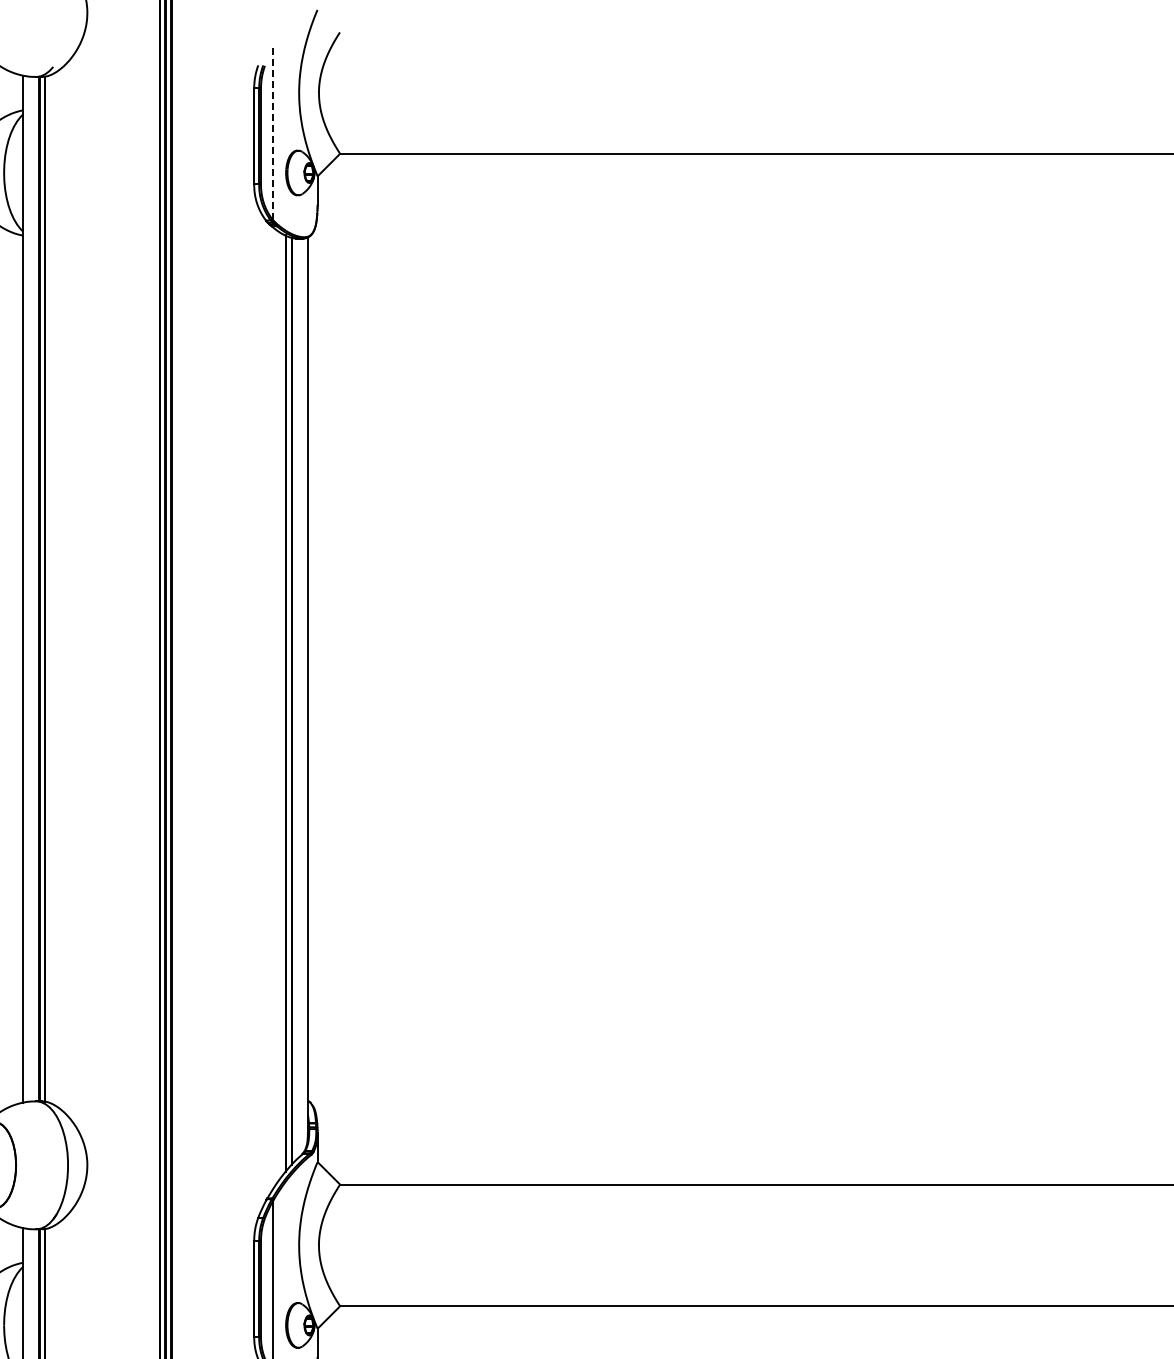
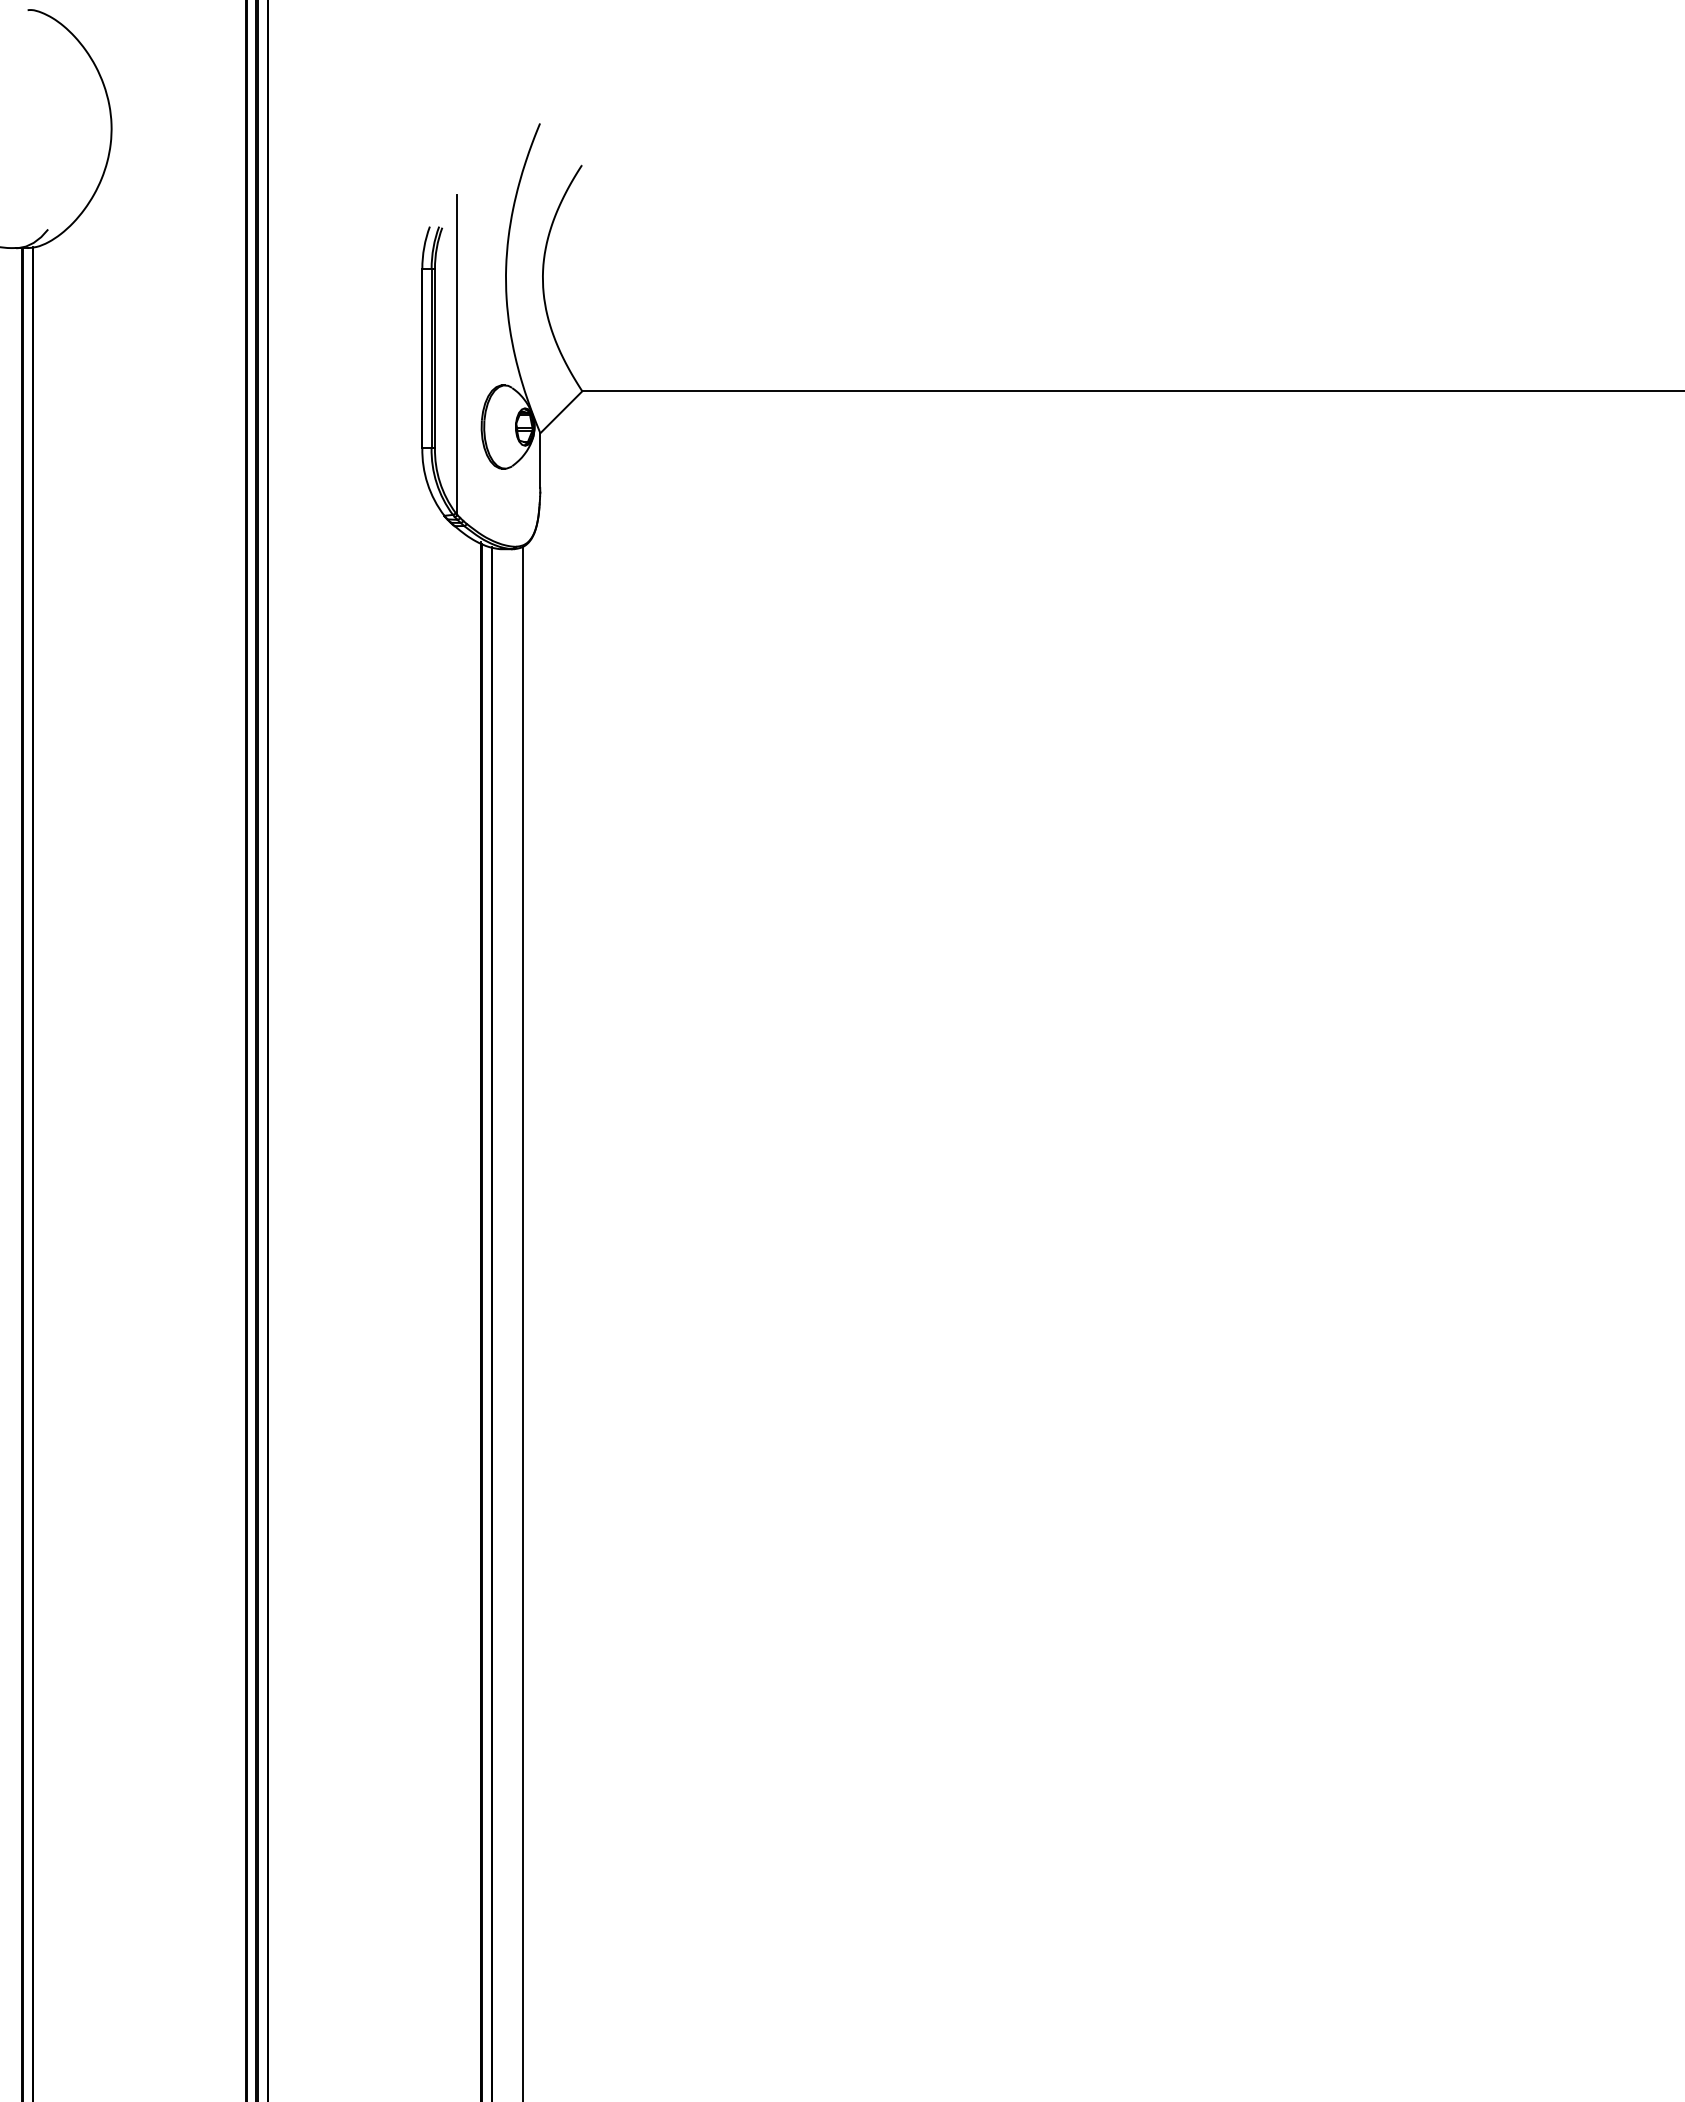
line: (273, 134) -> (458, 355), dashed -> solid

